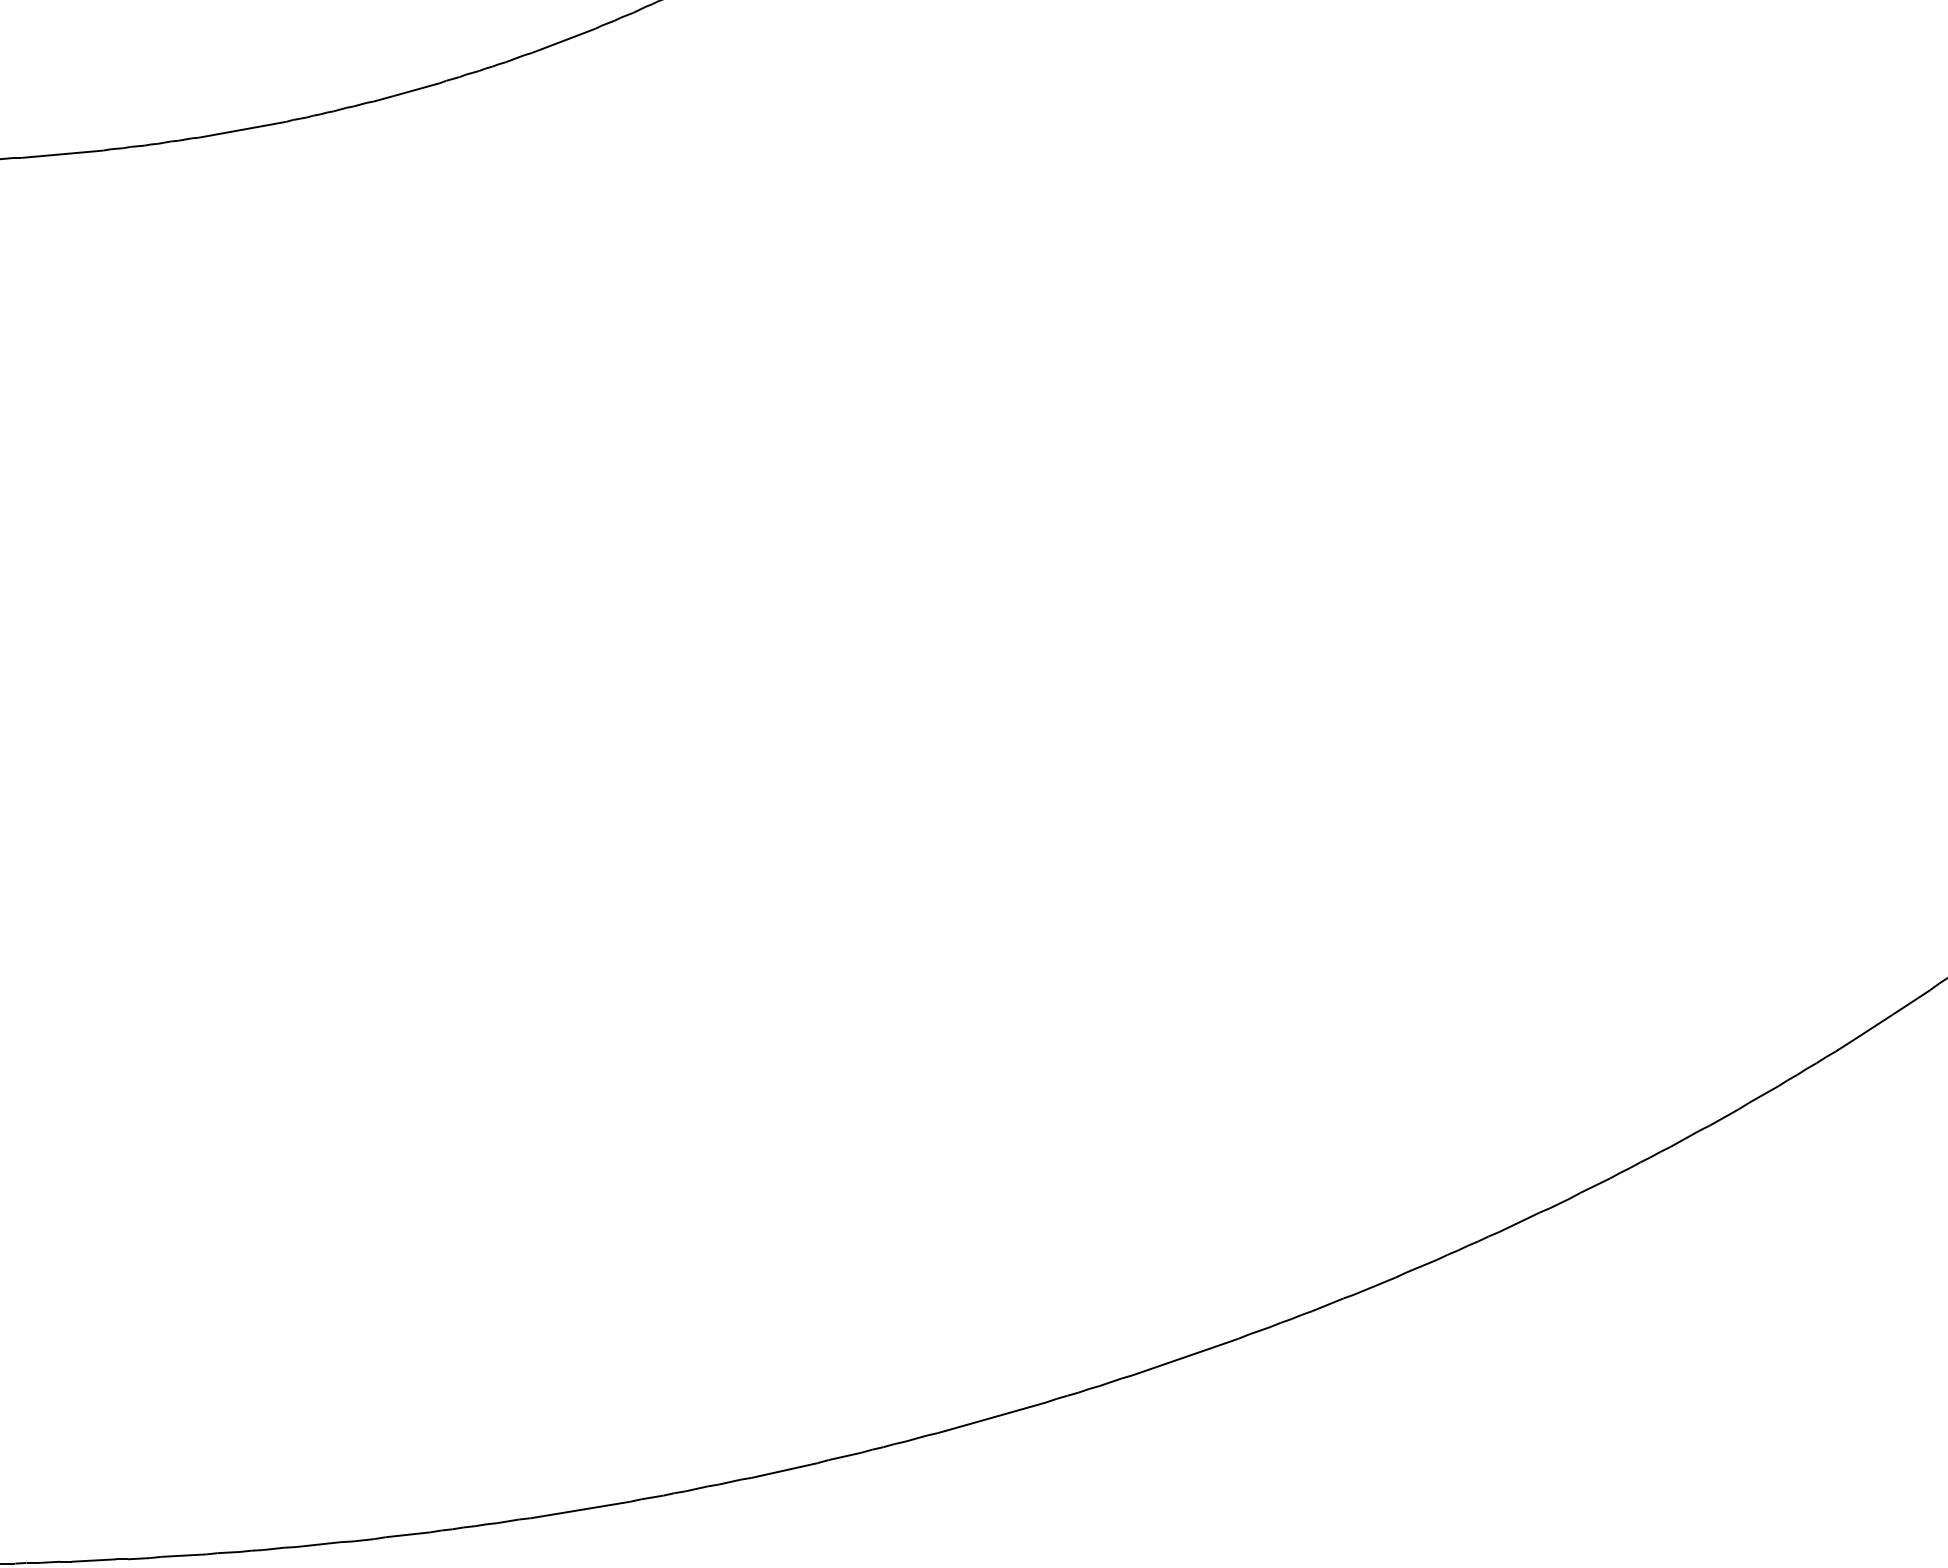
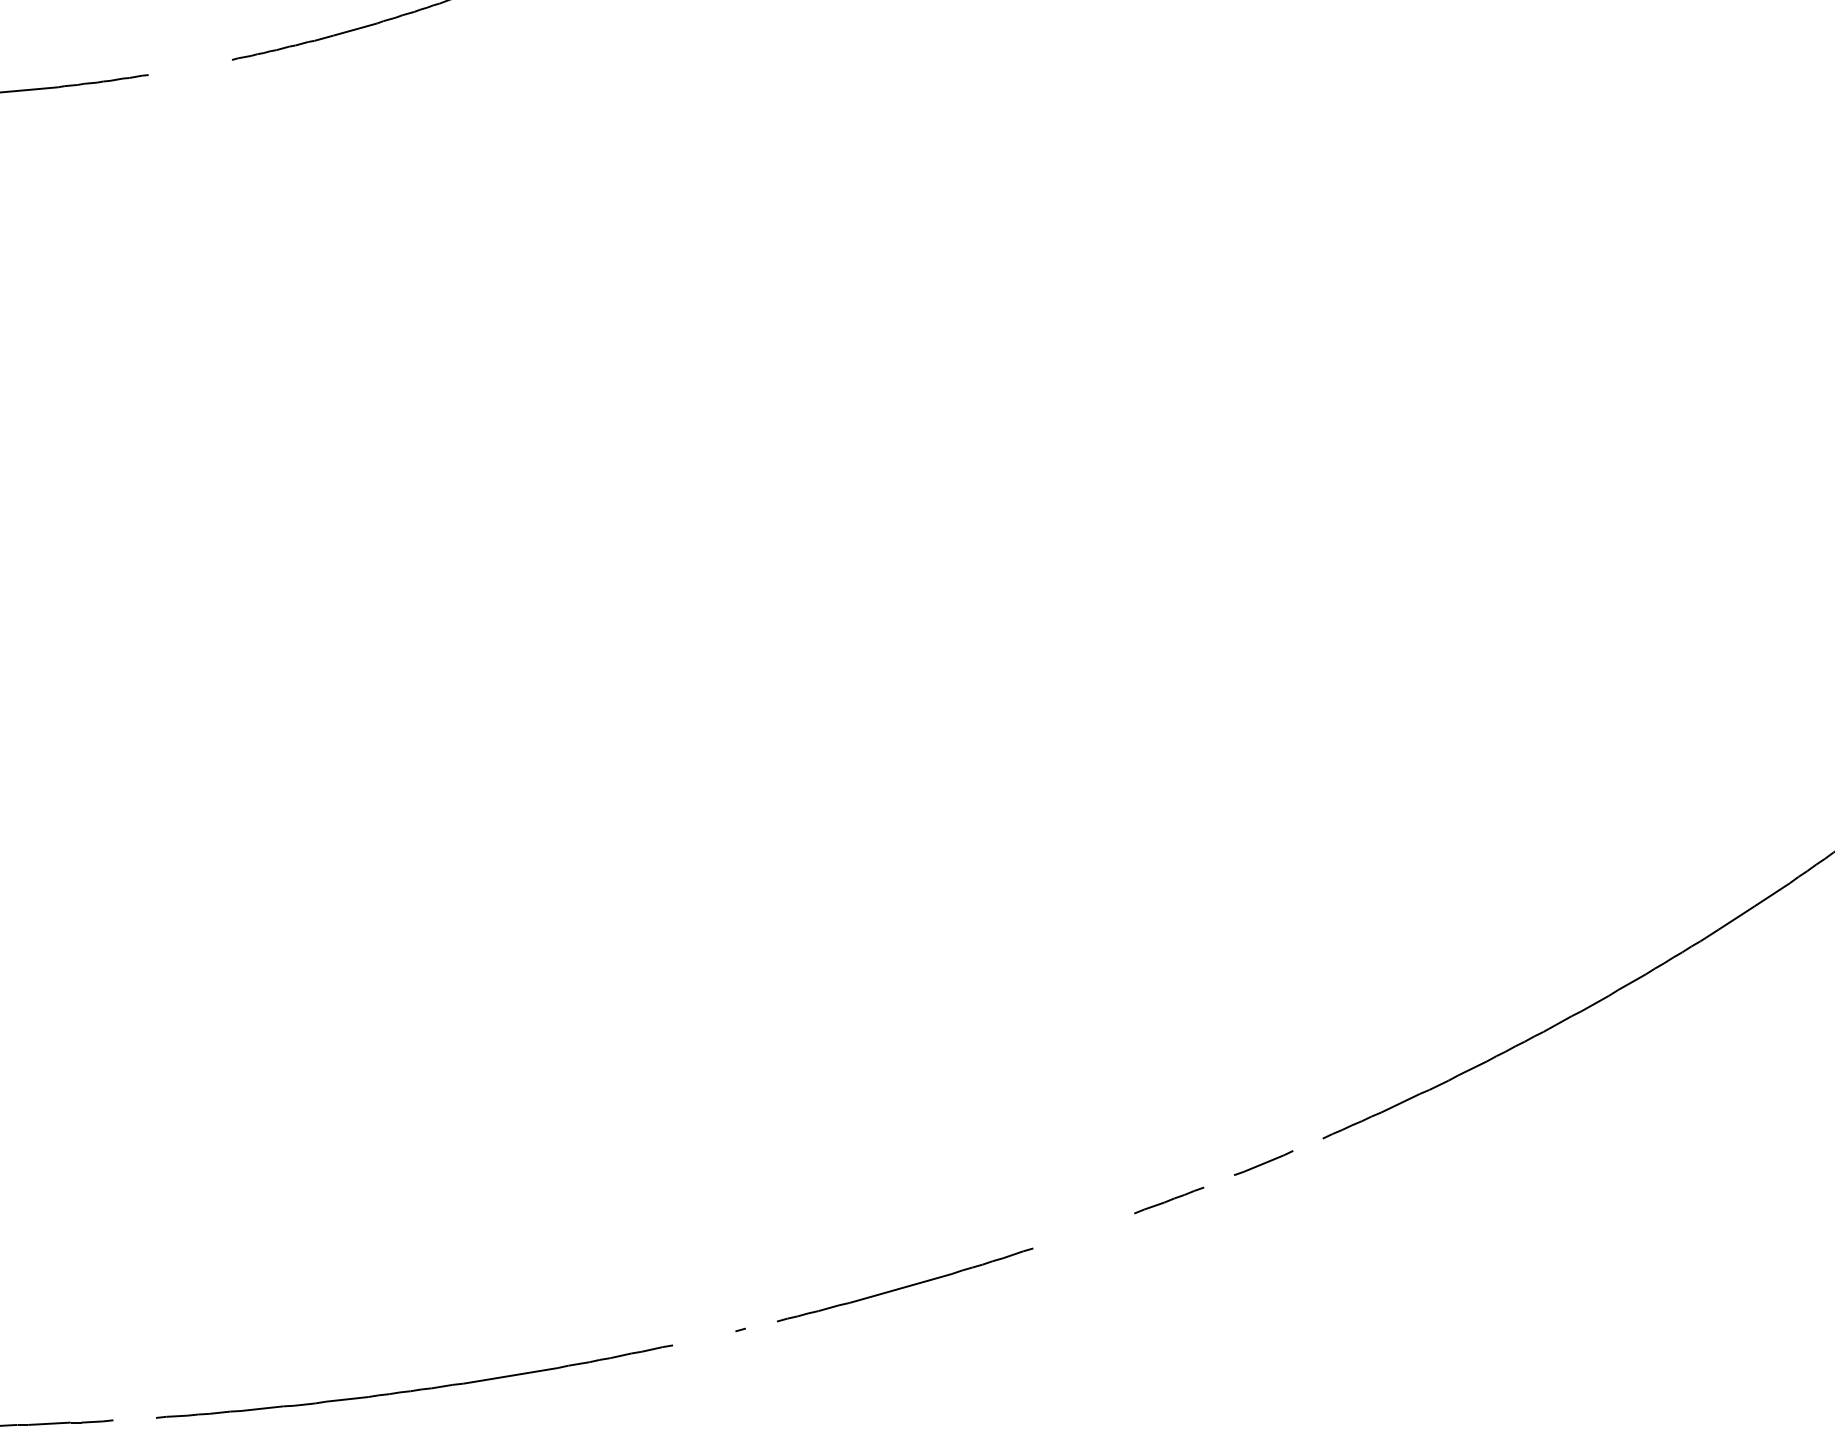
line: (242, 129) -> (190, 67), removed
line: (1421, 1265) -> (1307, 1144), removed
line: (1327, 1304) -> (1218, 1181), removed
line: (1184, 1356) -> (1083, 1230), removed
line: (844, 1456) -> (760, 1325), removed
line: (784, 1470) -> (704, 1338), removed
line: (183, 1555) -> (134, 1419), removed

